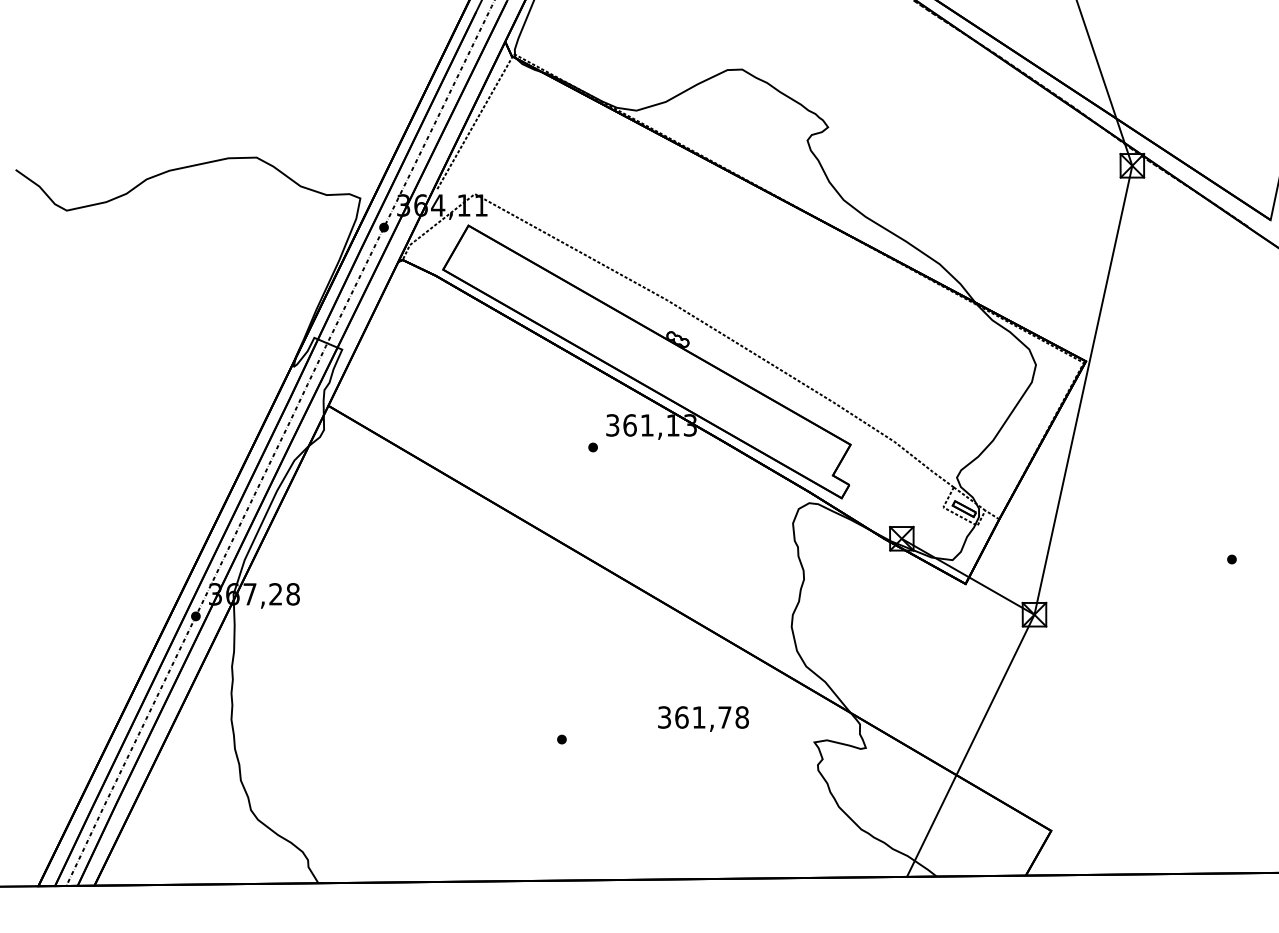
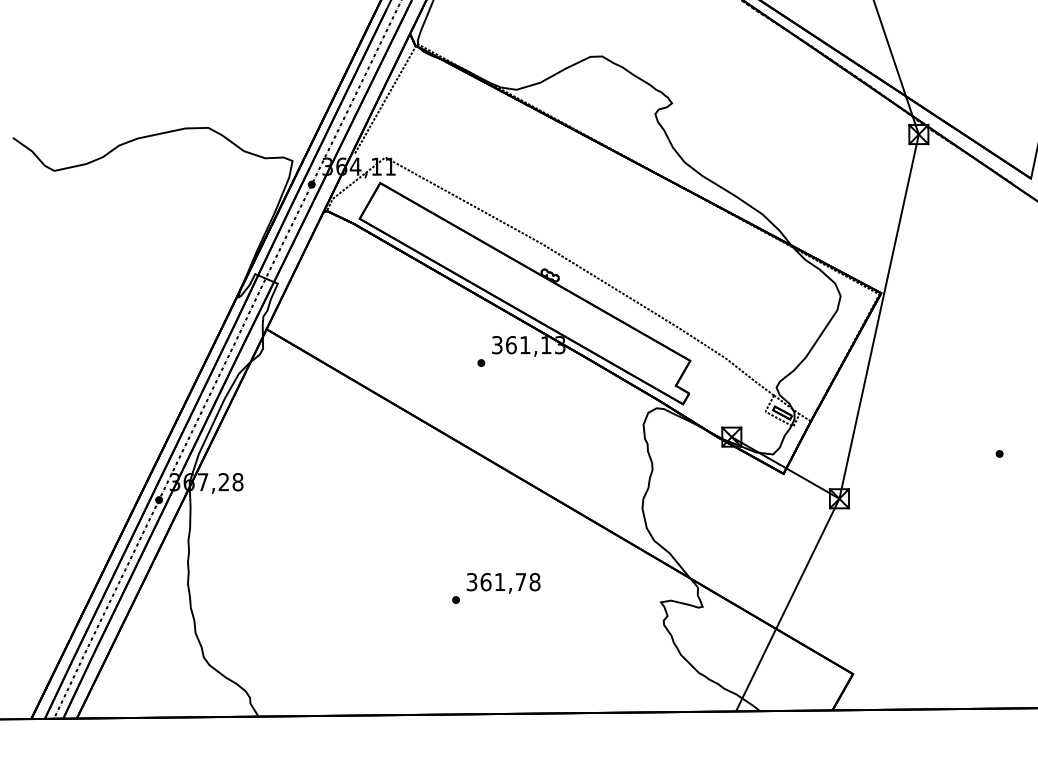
text: (703, 718) -> (503, 582), moved

